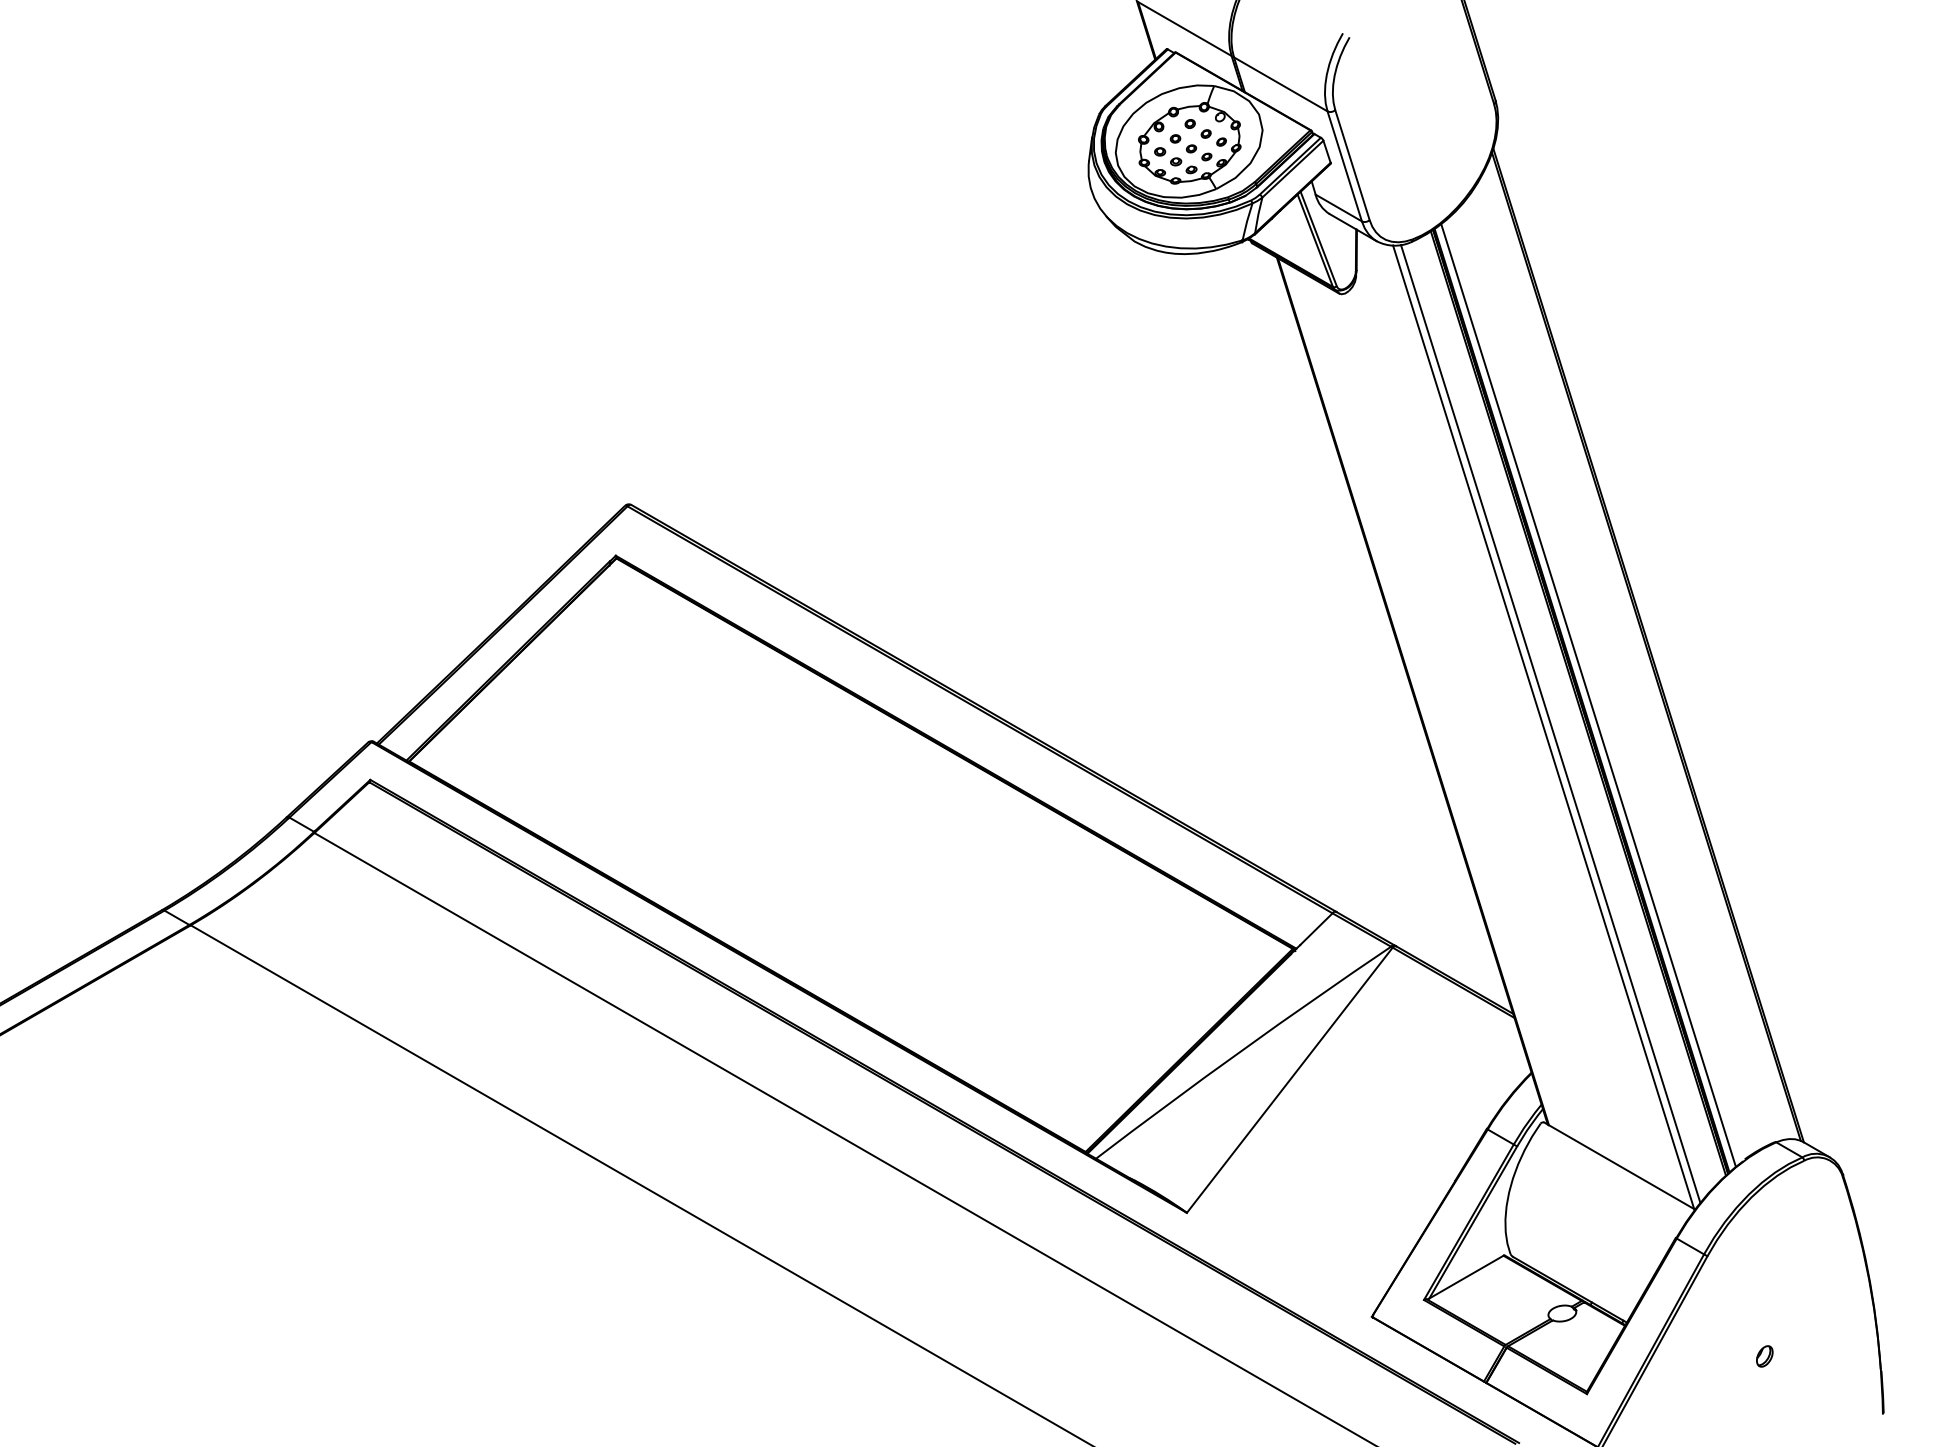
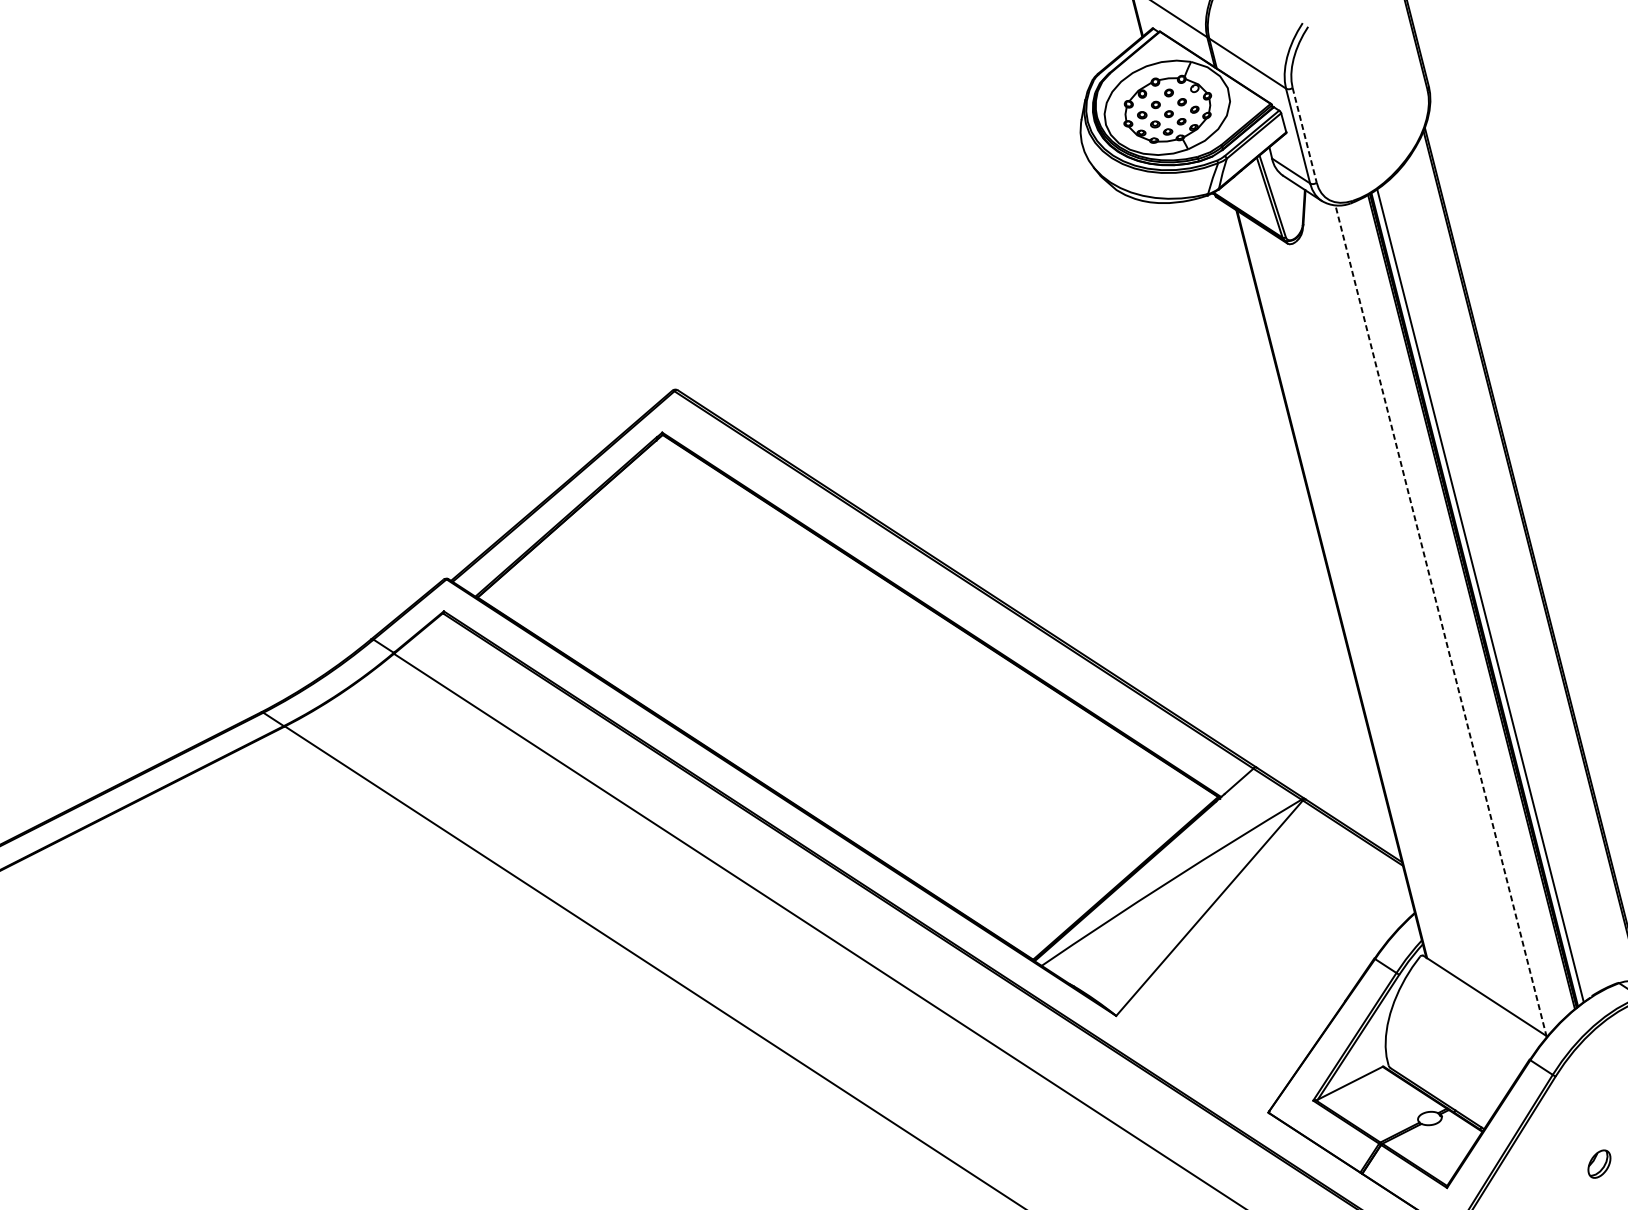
line: (1352, 165) -> (1304, 135), solid -> dashed
line: (1550, 723) -> (1446, 617), removed
line: (1543, 727) -> (1440, 620), solid -> dashed
part: (1764, 1356) -> (1599, 1164), size x1.6

